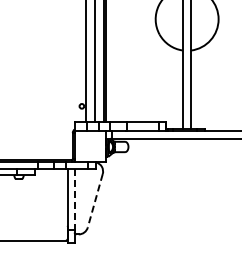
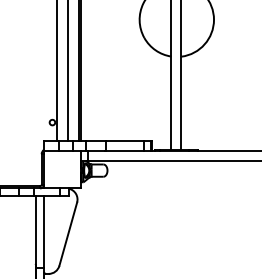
line: (74, 199) -> (43, 232), dashed -> solid
line: (95, 200) -> (68, 233), dashed -> solid

